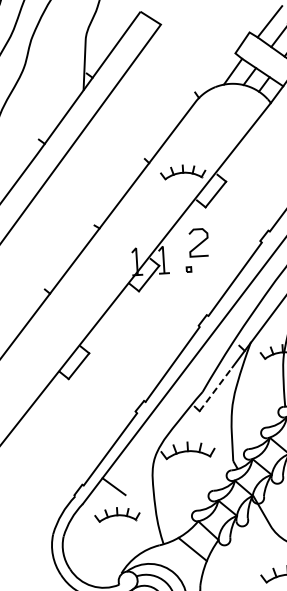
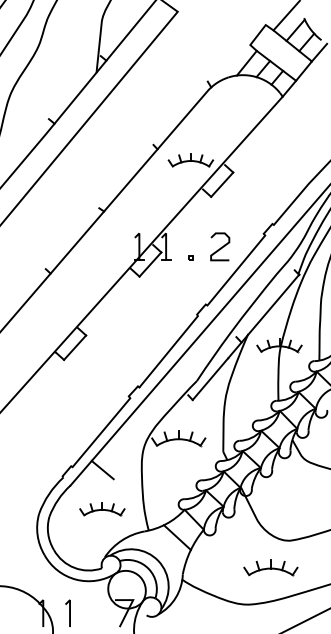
curve: (200, 242) -> (221, 246), moved
line: (216, 388) -> (210, 378), dashed -> solid
part: (117, 514) -> (102, 509), moved

